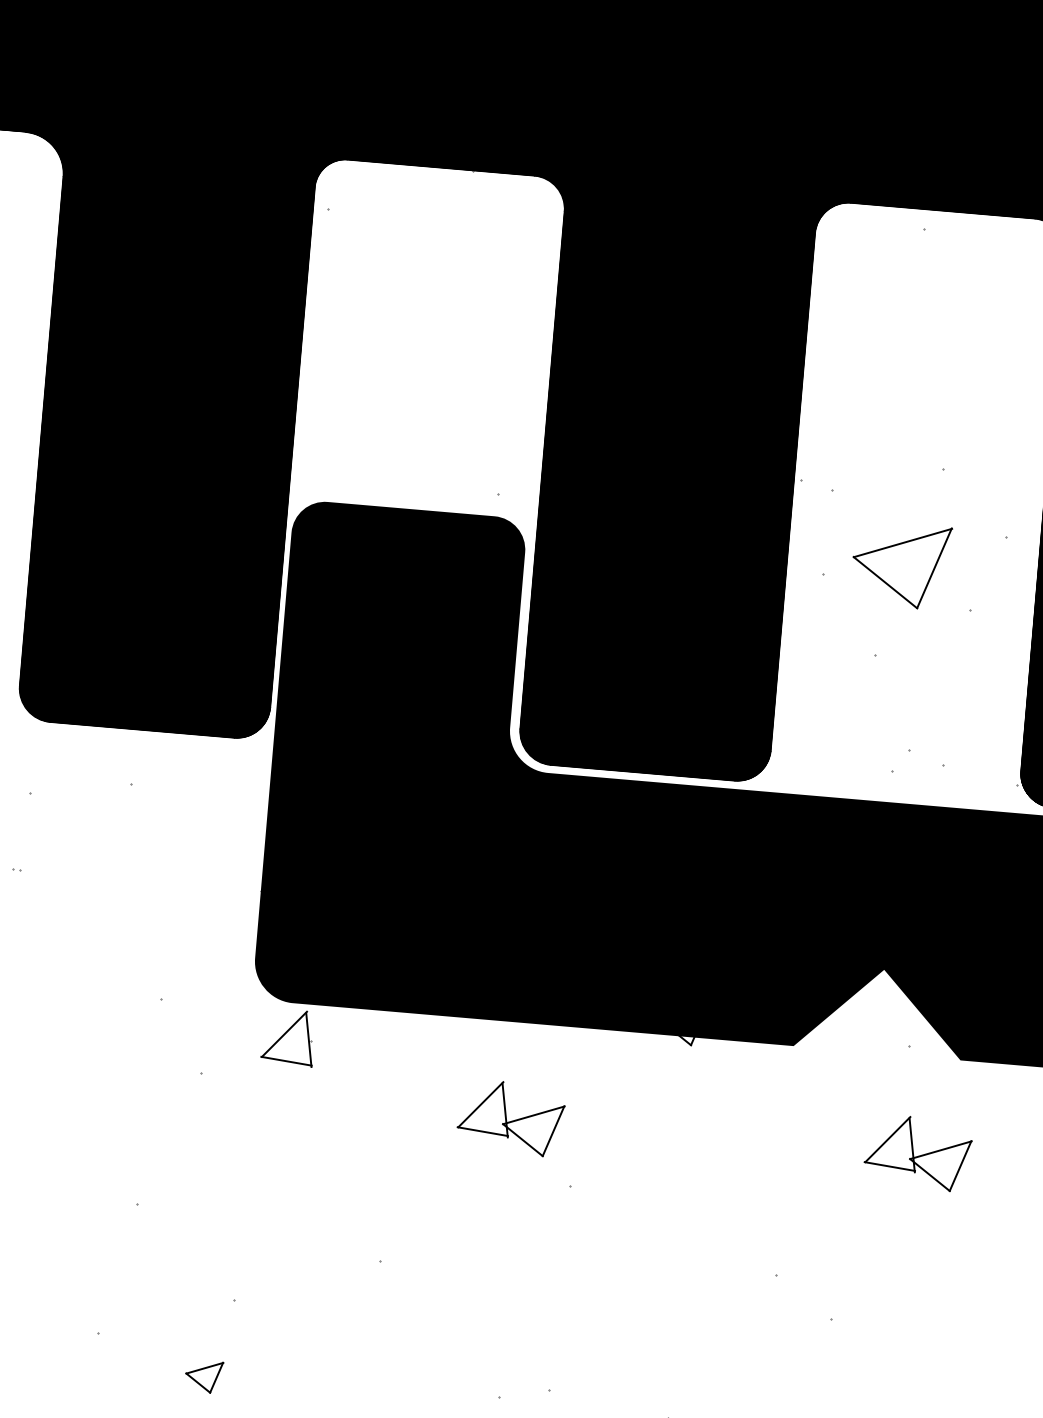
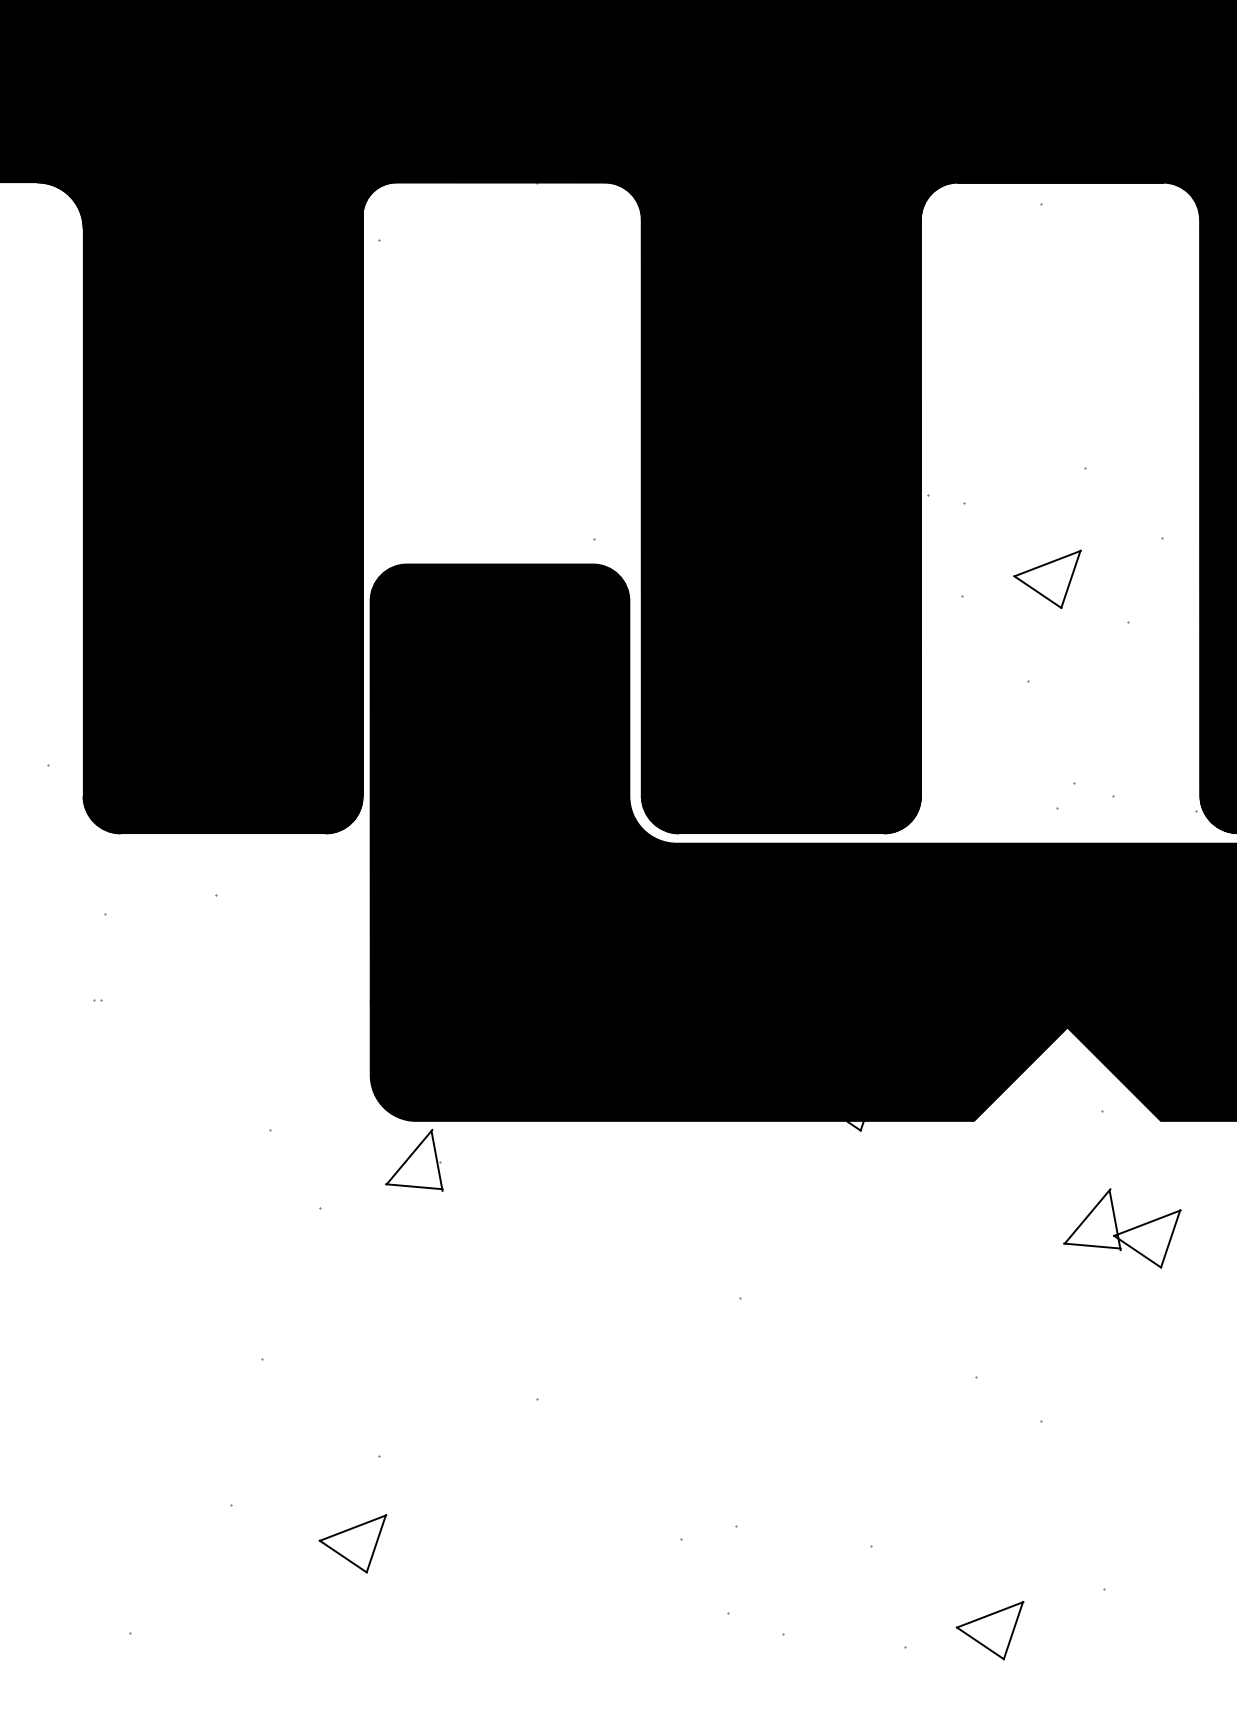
part: (900, 564) -> (1047, 578), size x0.62
part: (511, 1118) -> (668, 1228), removed
part: (203, 1376) -> (352, 1543), size x1.67

